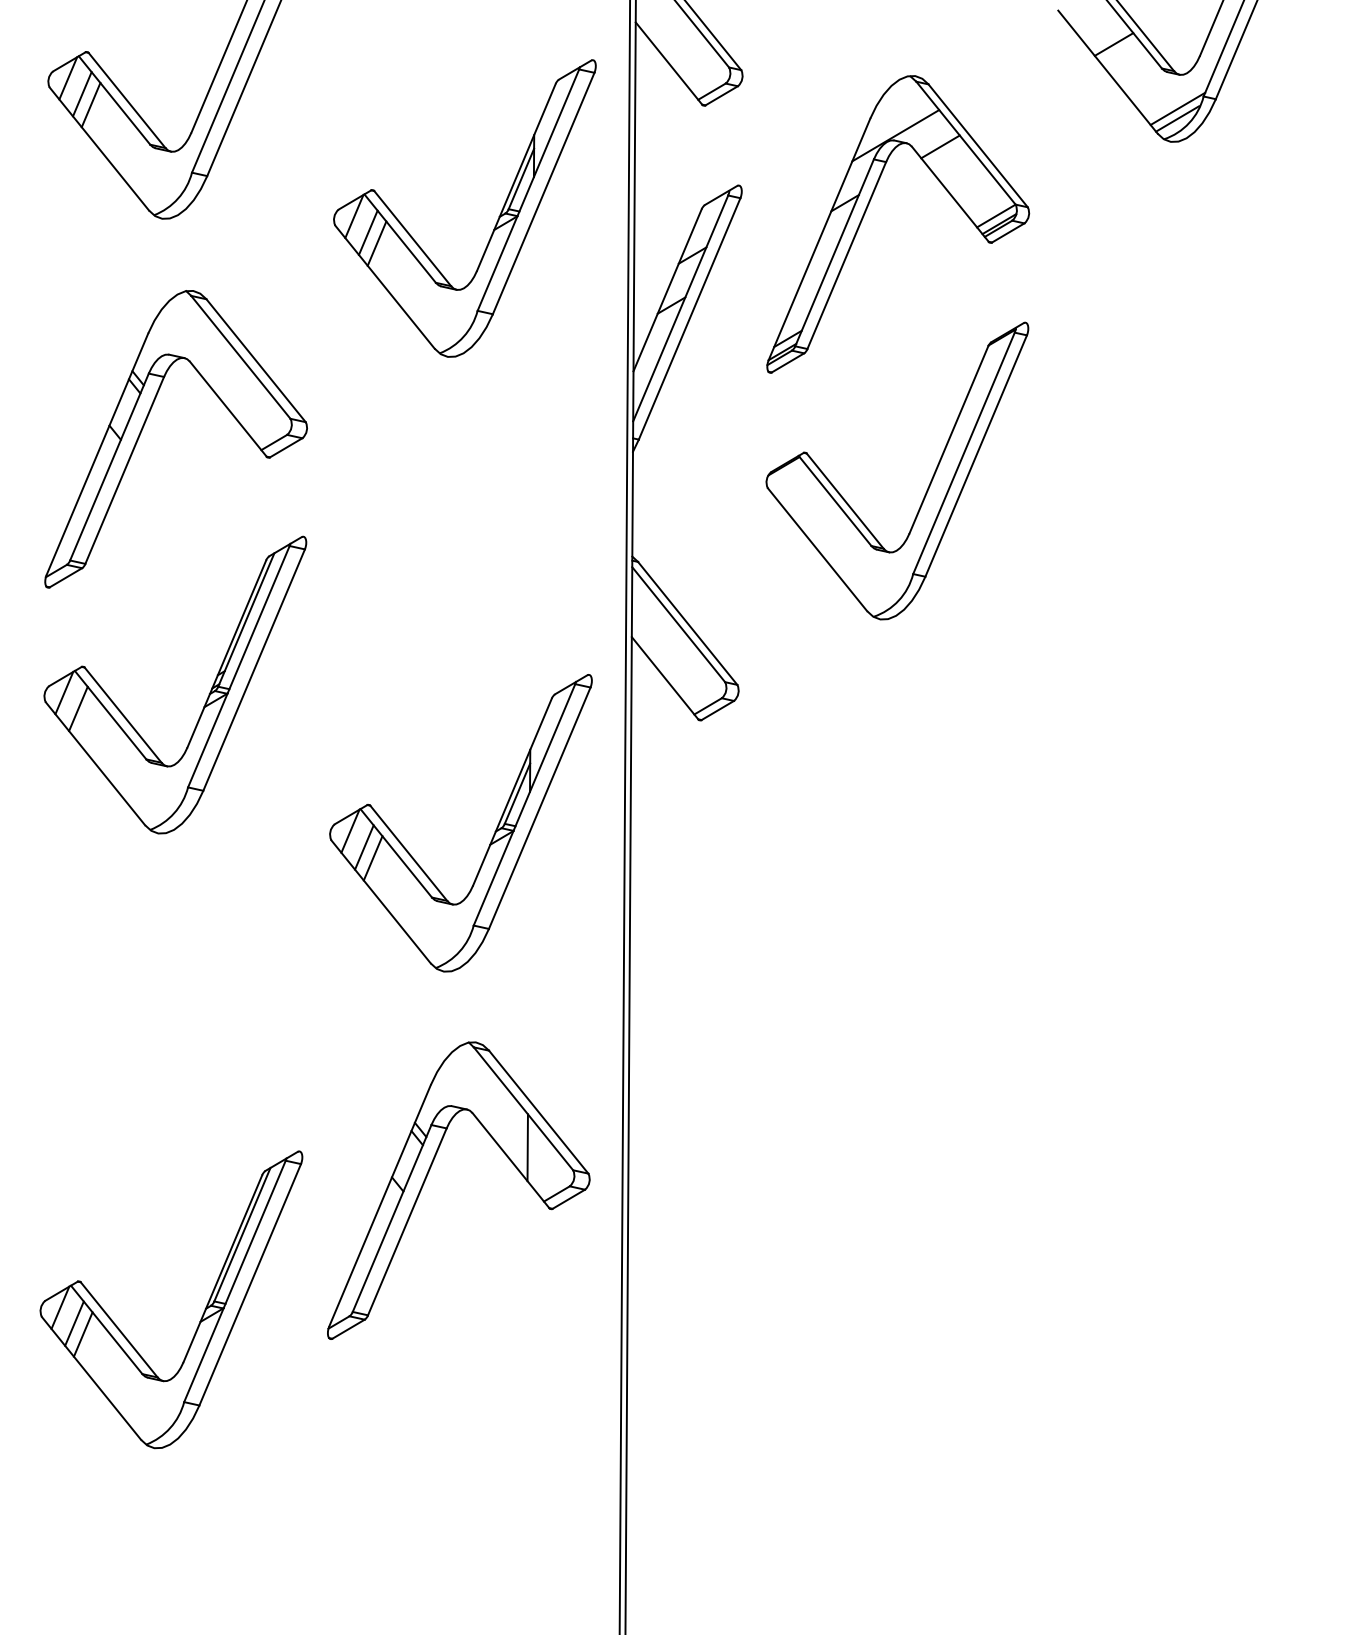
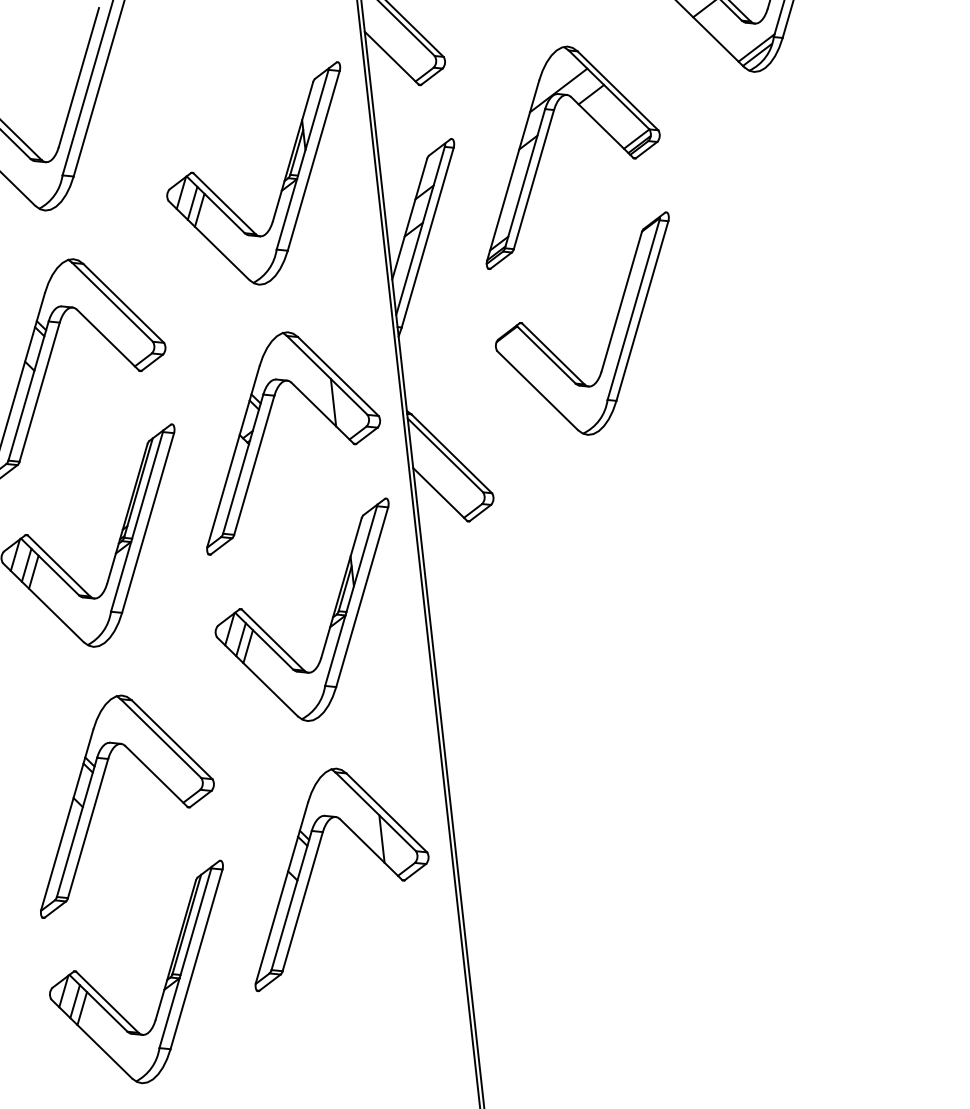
part: (431, 562) -> (264, 431), added
line: (86, 719) -> (33, 572), added
part: (140, 1041) -> (98, 795), added

